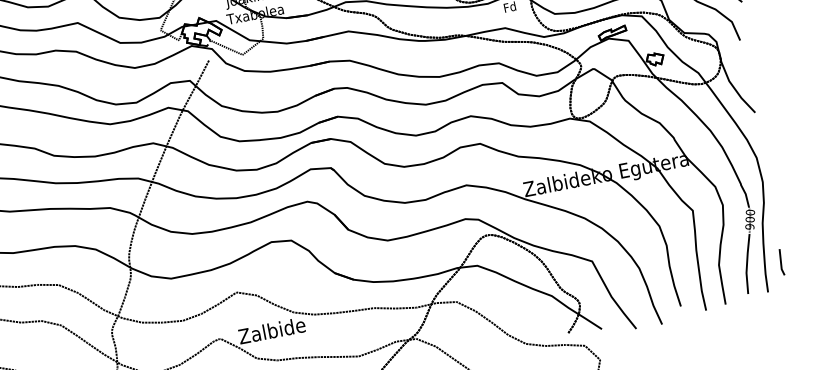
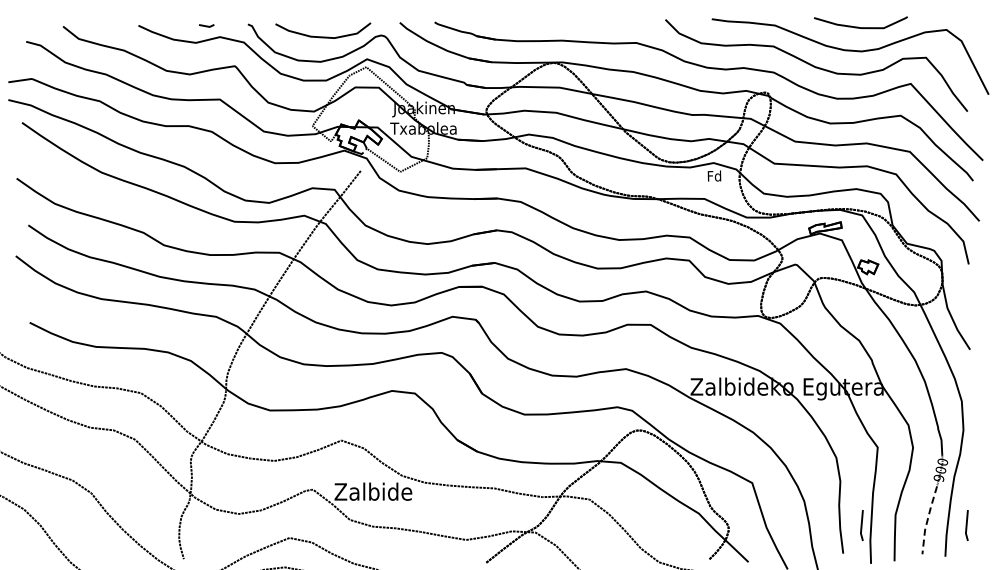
line: (747, 264) -> (927, 520), solid -> dashed
line: (691, 279) -> (861, 525), added

